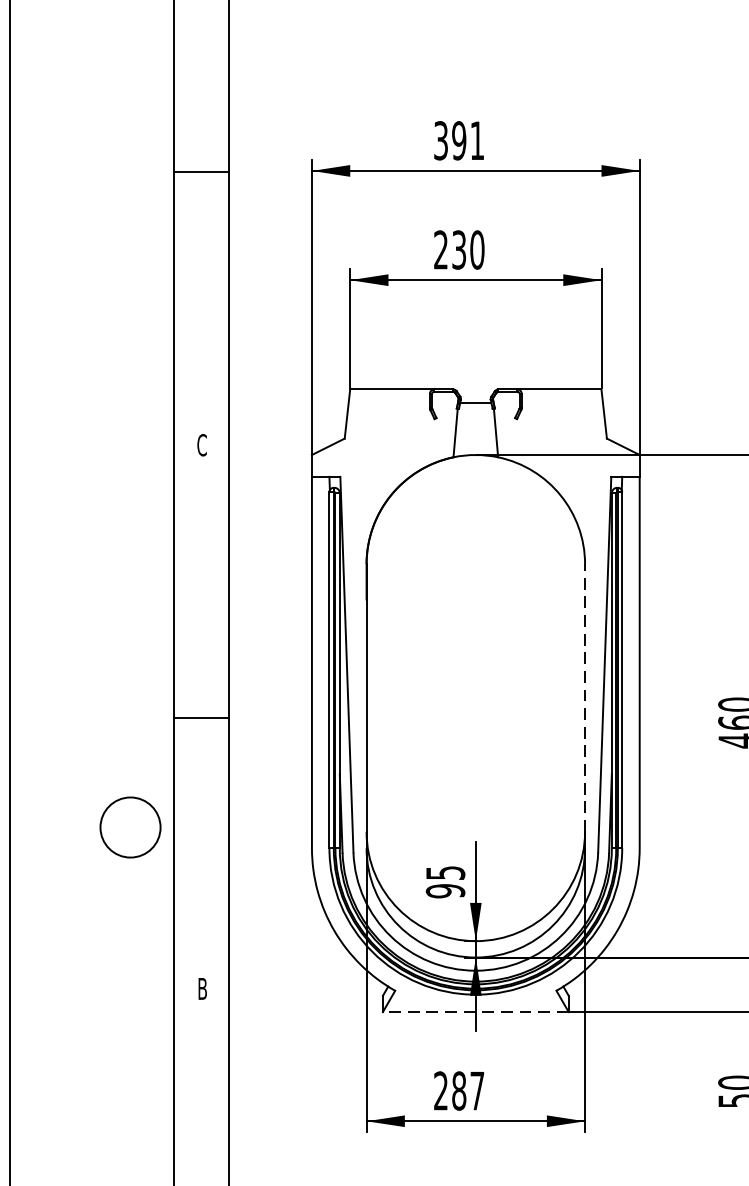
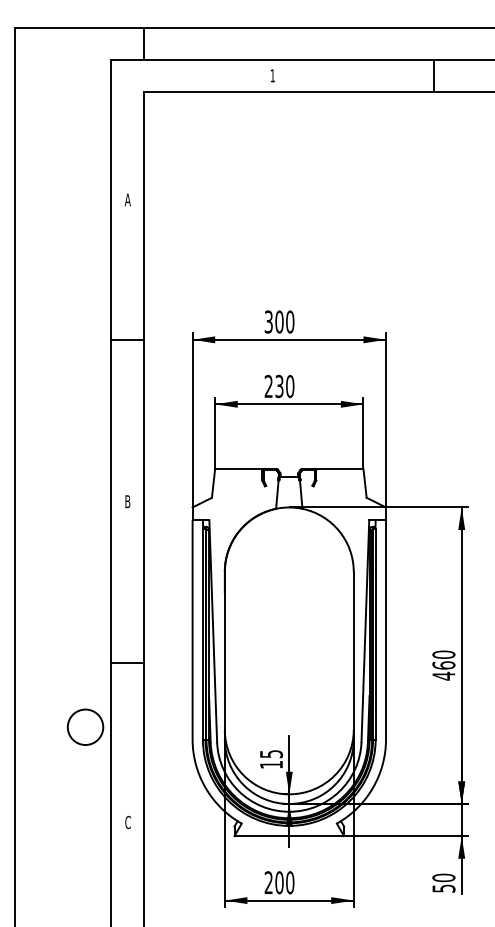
text: (467, 139) -> (284, 321), 391 -> 300
text: (201, 444) -> (127, 501), C -> B
line: (584, 697) -> (353, 650), dashed -> solid
text: (445, 890) -> (271, 764), 95 -> 15
text: (201, 988) -> (127, 822), B -> C
line: (476, 1012) -> (289, 836), dashed -> solid
text: (467, 1090) -> (284, 882), 287 -> 200

